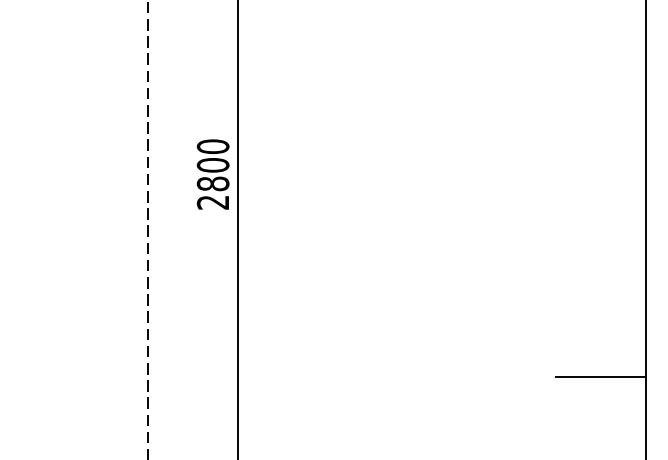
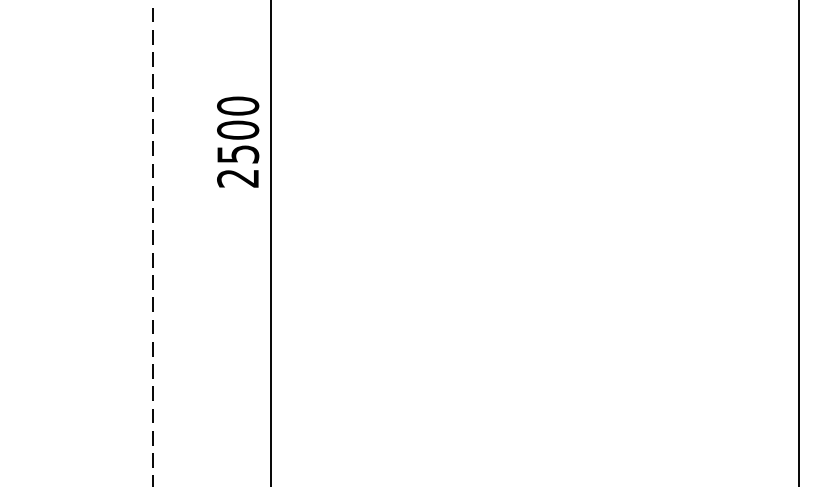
text: (212, 183) -> (237, 153), 2800 -> 2500
line: (600, 377) -> (739, 405), removed

